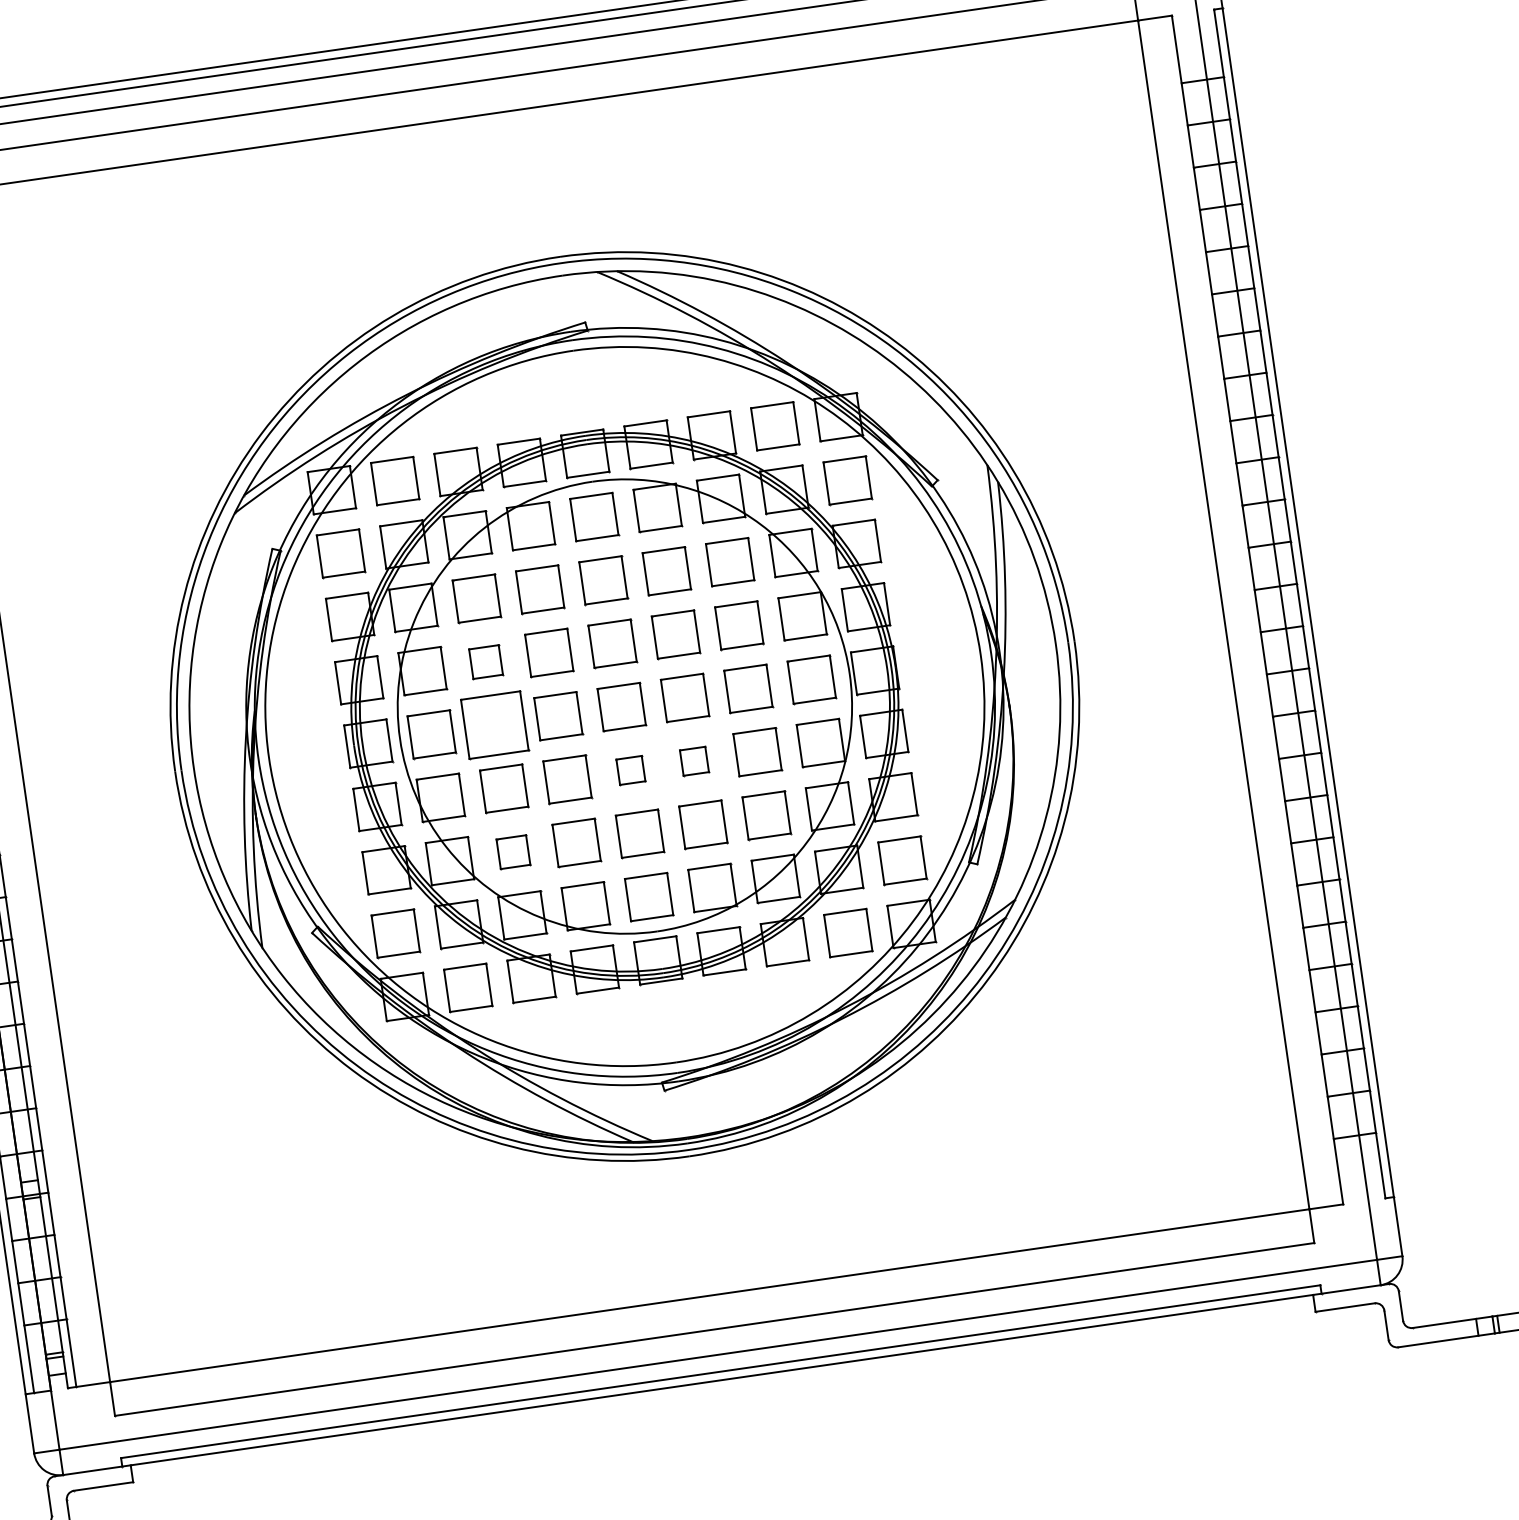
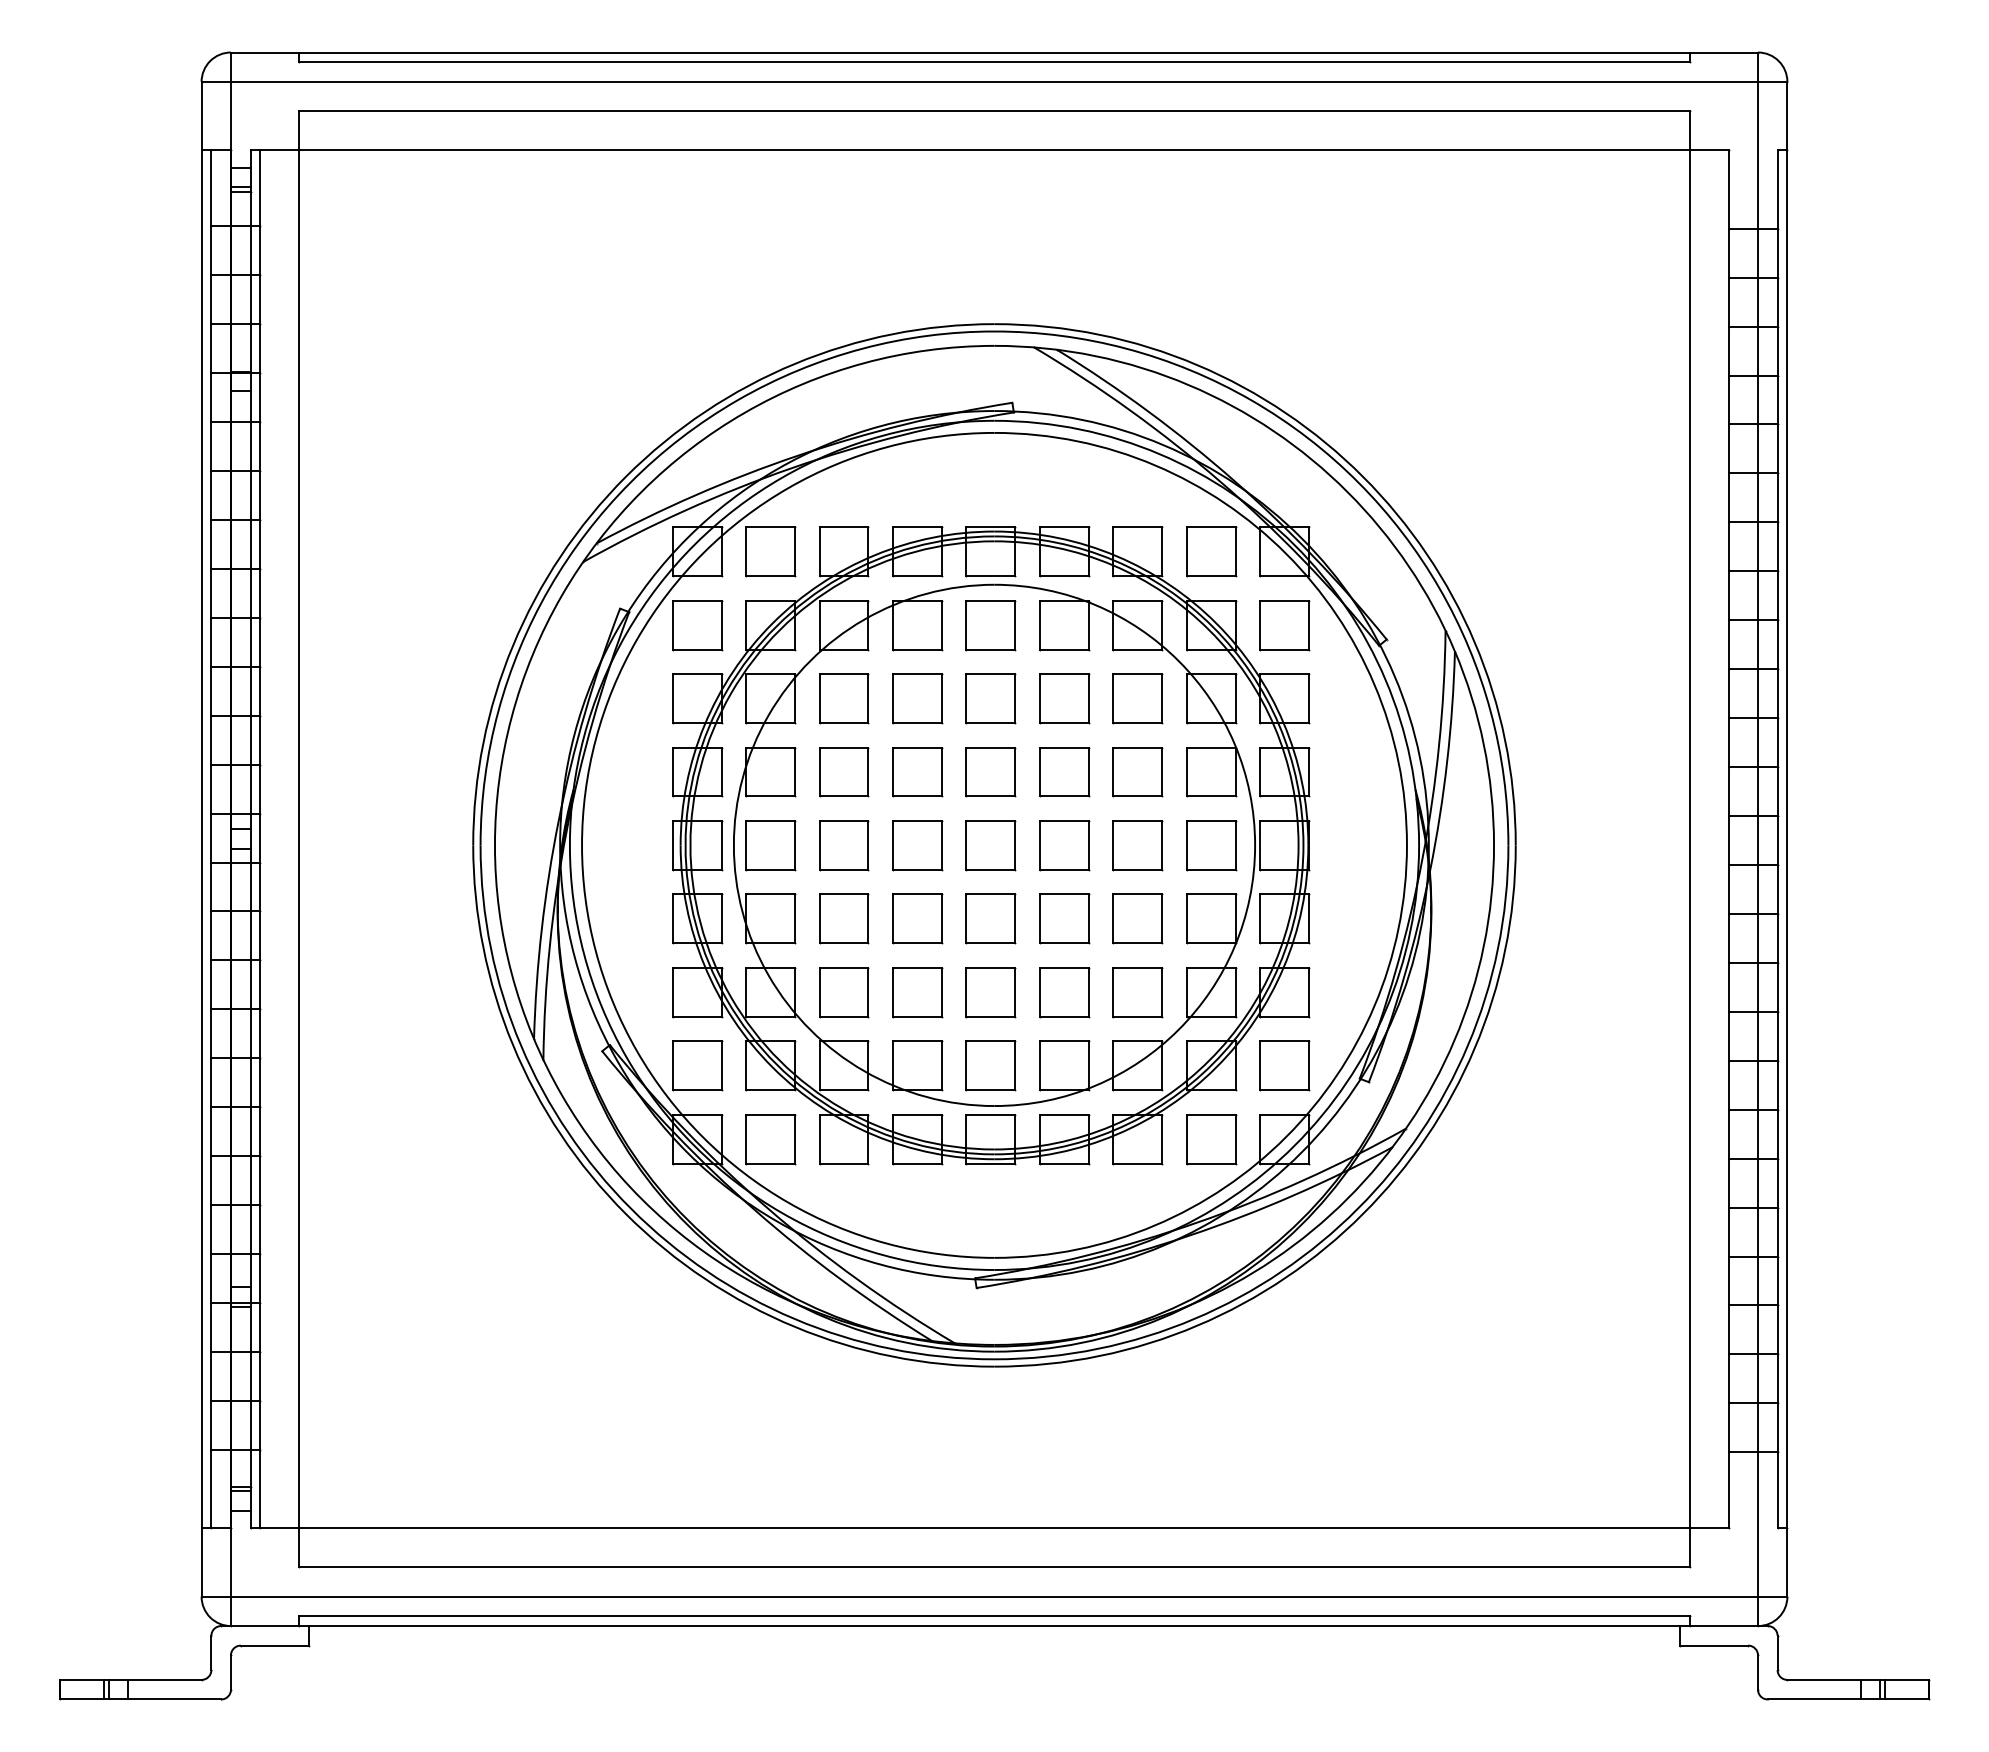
part: (486, 662) -> (844, 772), size x1.43
part: (495, 725) -> (844, 845), size x0.71
part: (694, 760) -> (1064, 918), size x1.67
part: (630, 770) -> (990, 918), size x1.67
part: (513, 852) -> (844, 992), size x1.43

